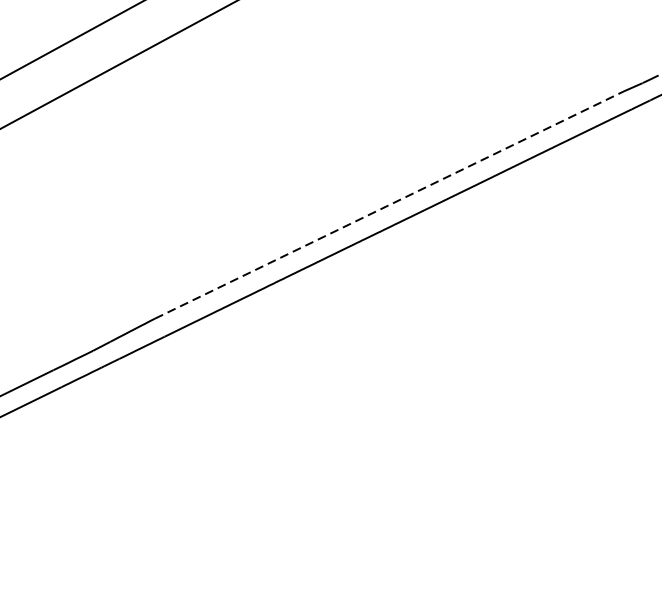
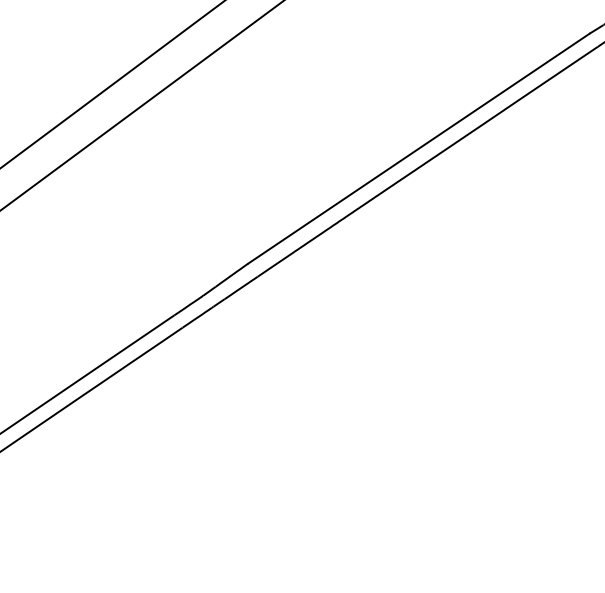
line: (388, 204) -> (418, 148), dashed -> solid

